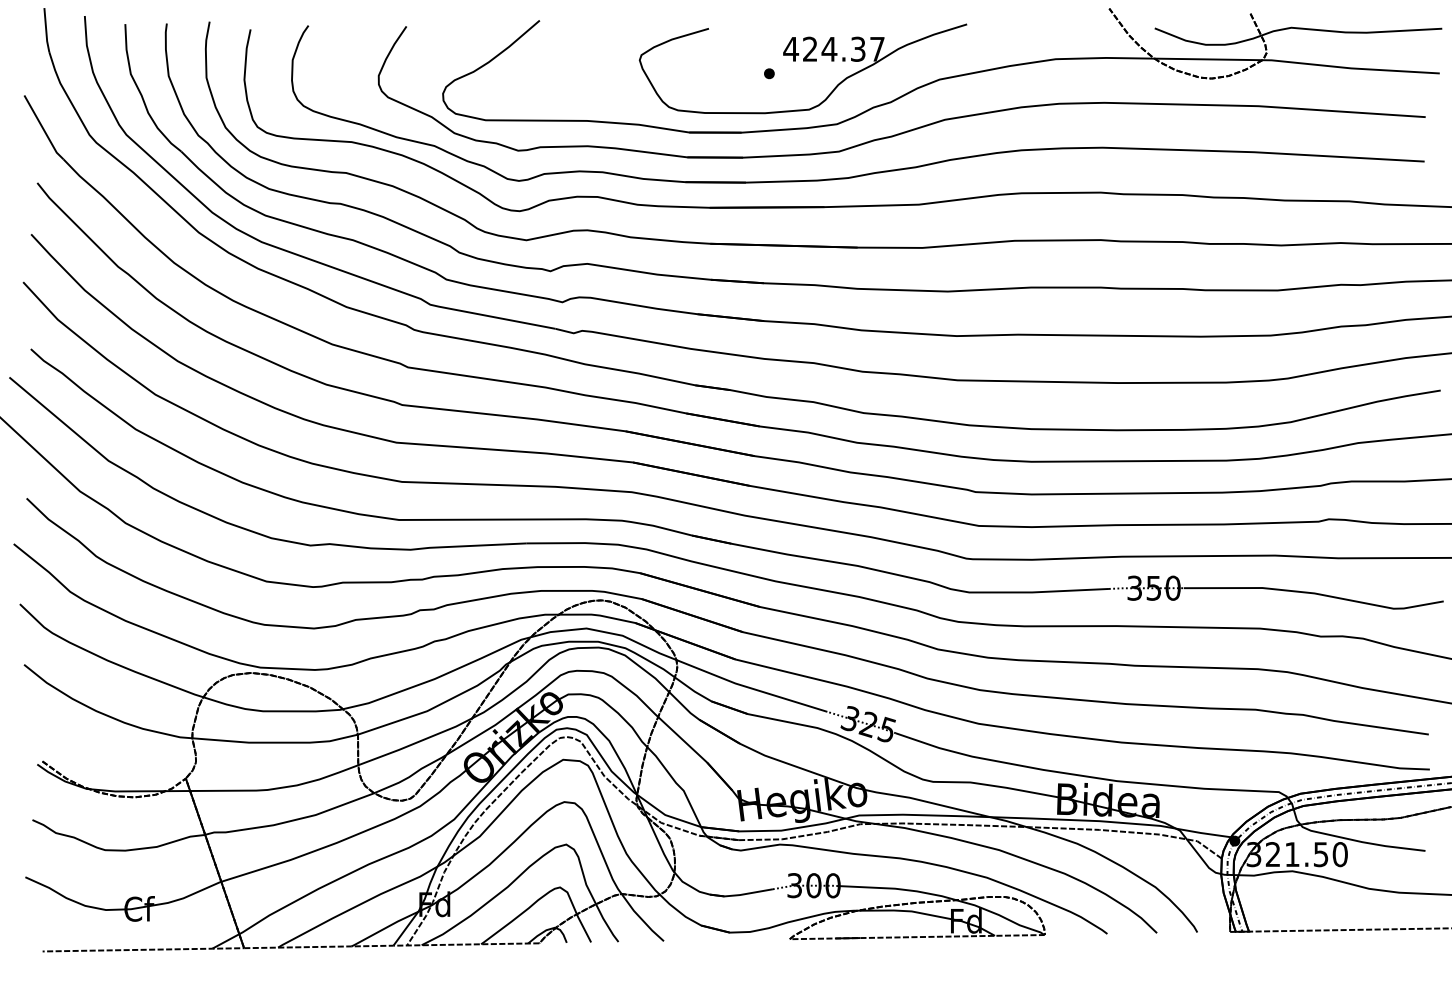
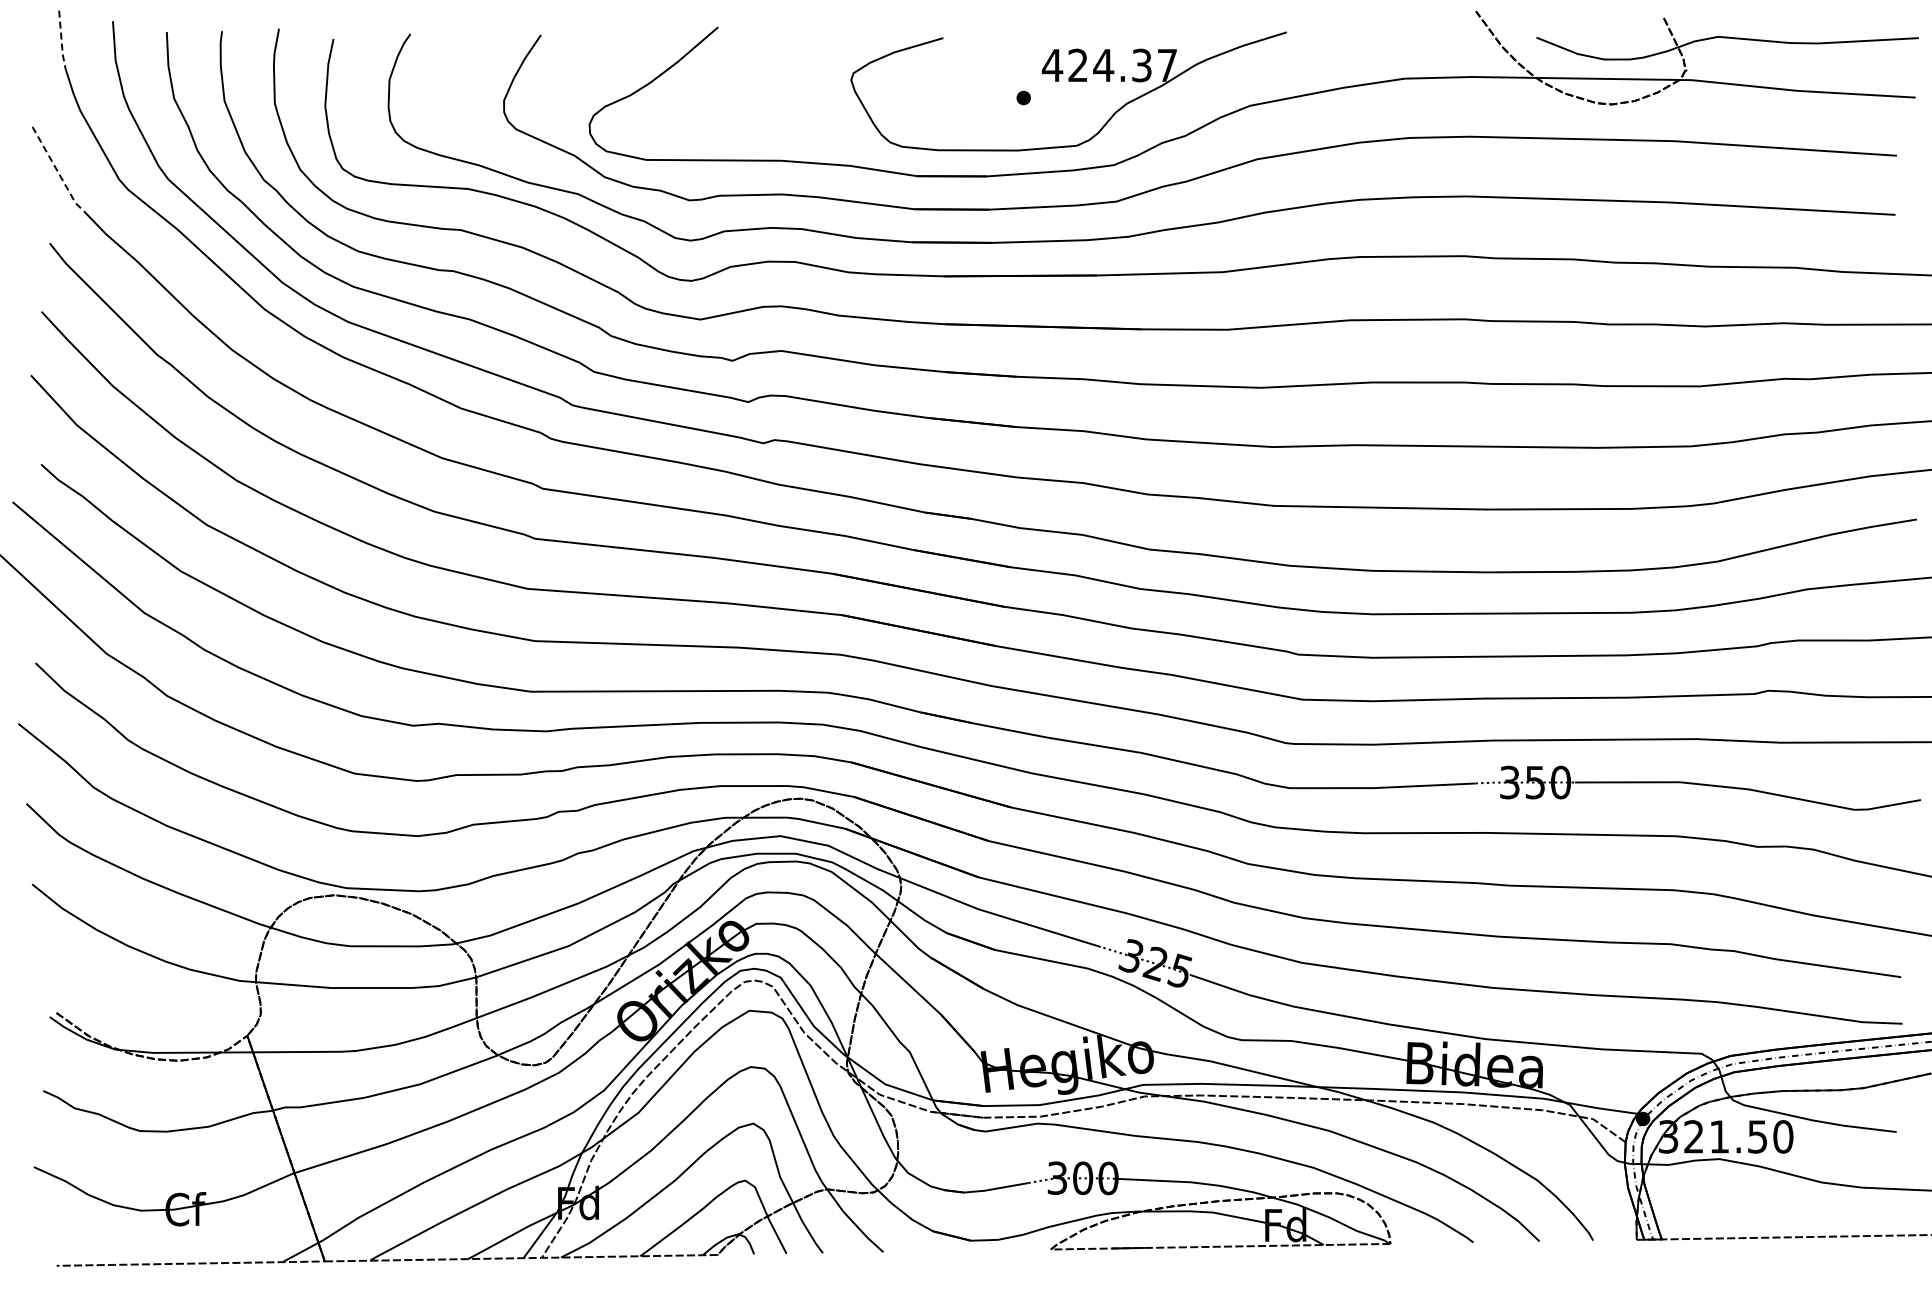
line: (46, 31) -> (61, 41), solid -> dashed
line: (43, 128) -> (57, 171), solid -> dashed

